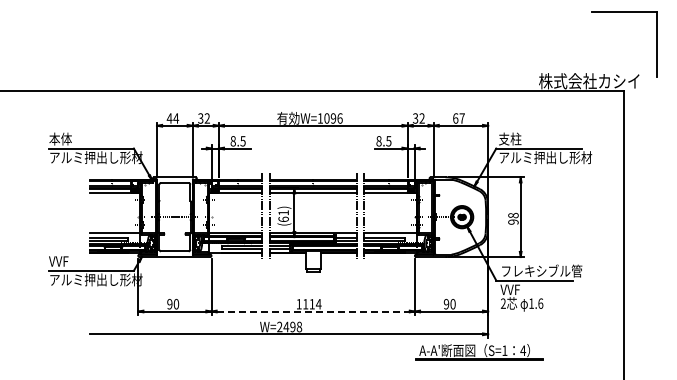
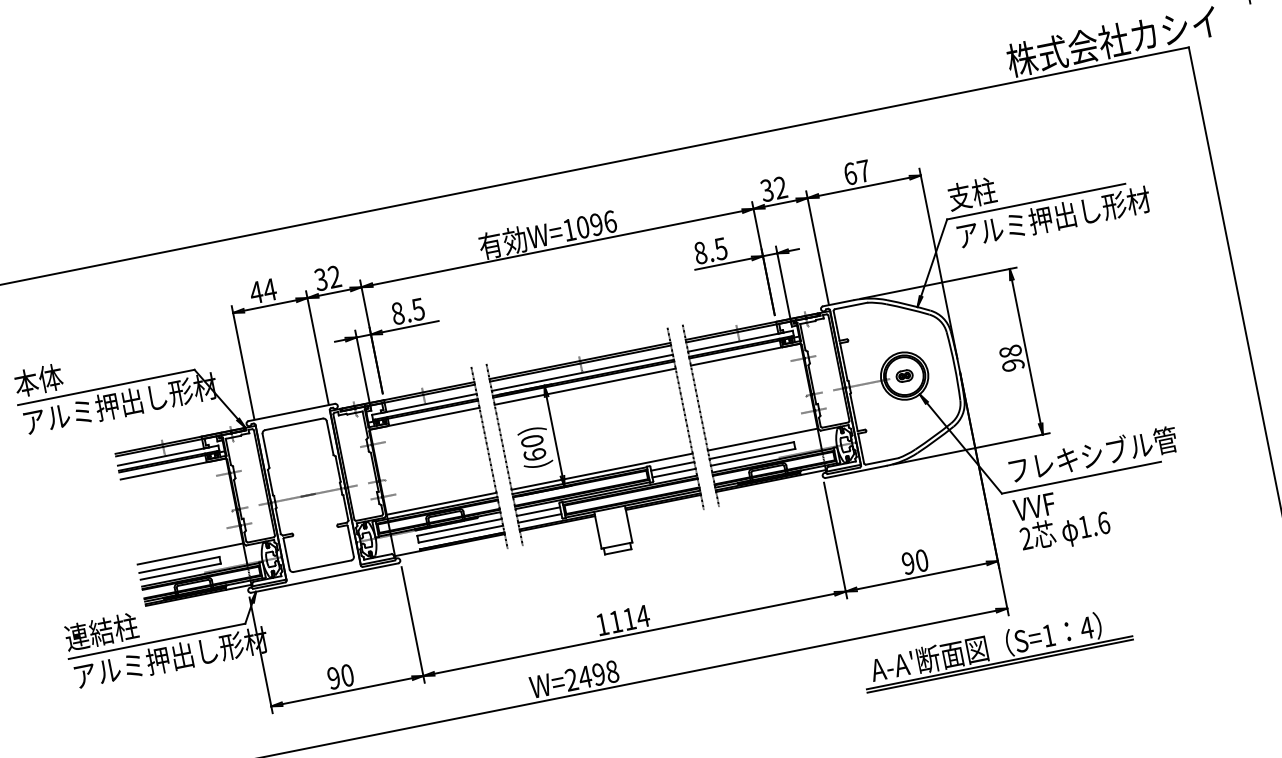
text: (283, 212) -> (531, 440), (61) -> (60)
text: (66, 260) -> (101, 630), VVF -> 連結柱
line: (313, 311) -> (635, 633), dashed -> solid

